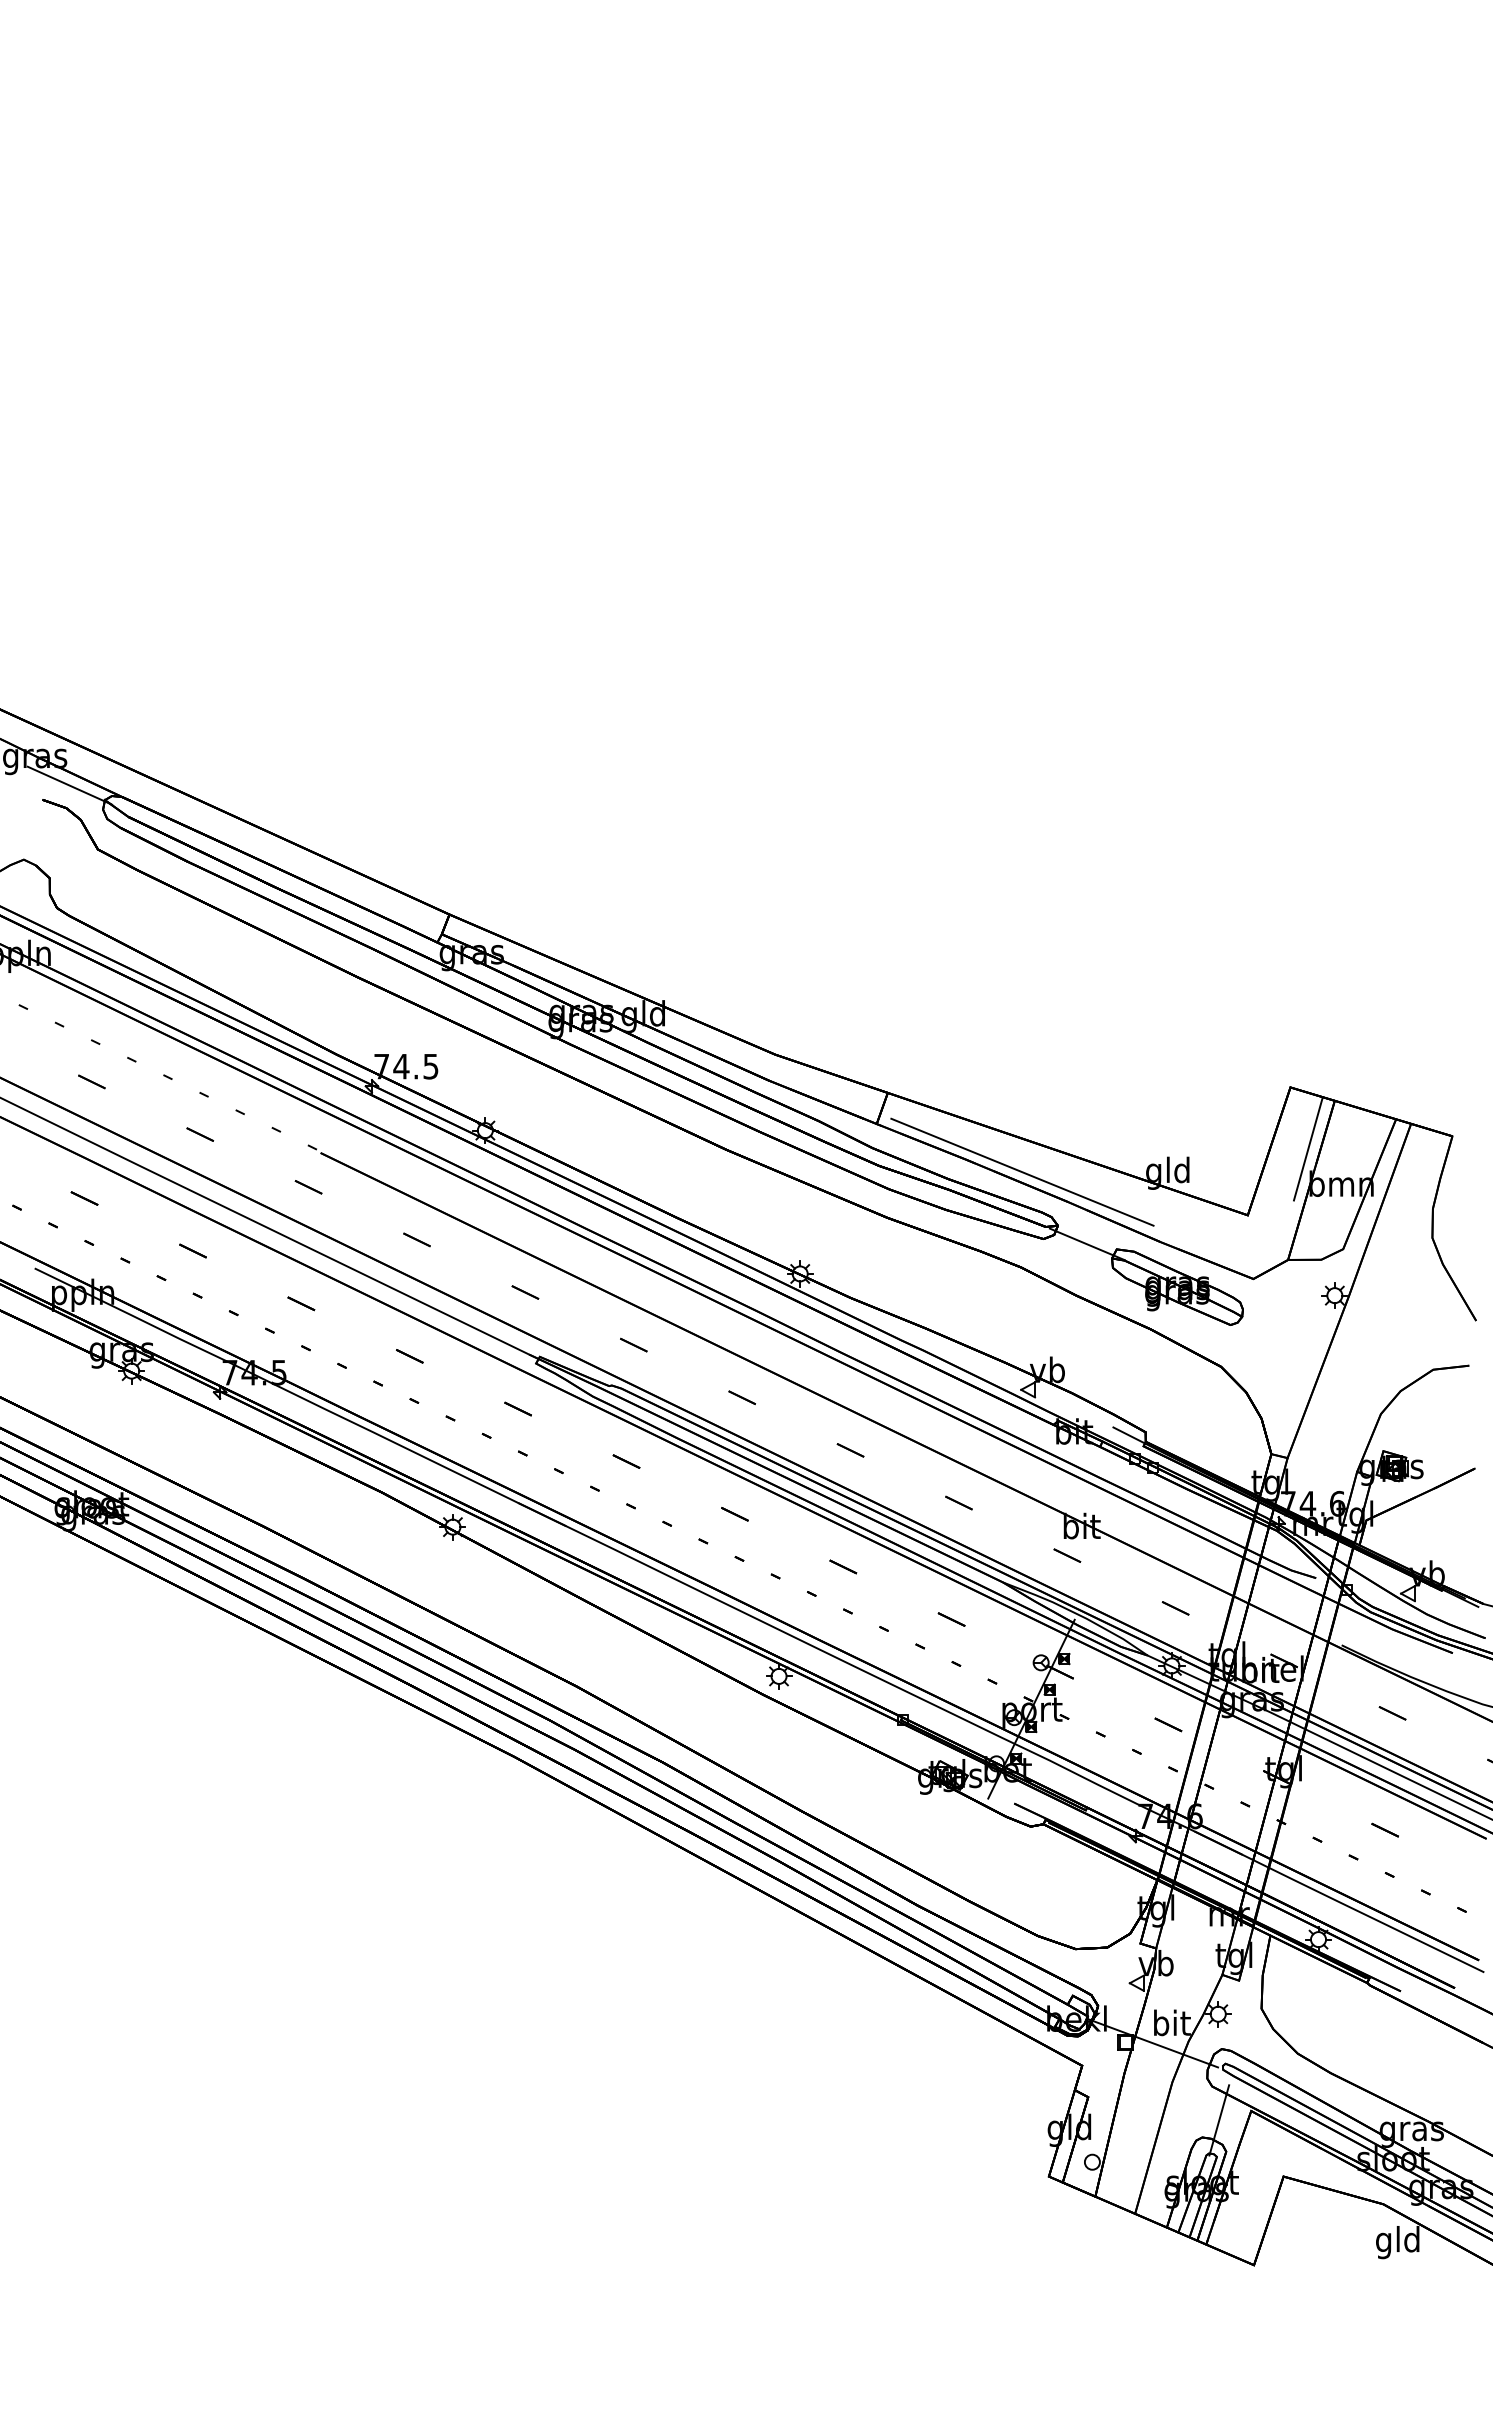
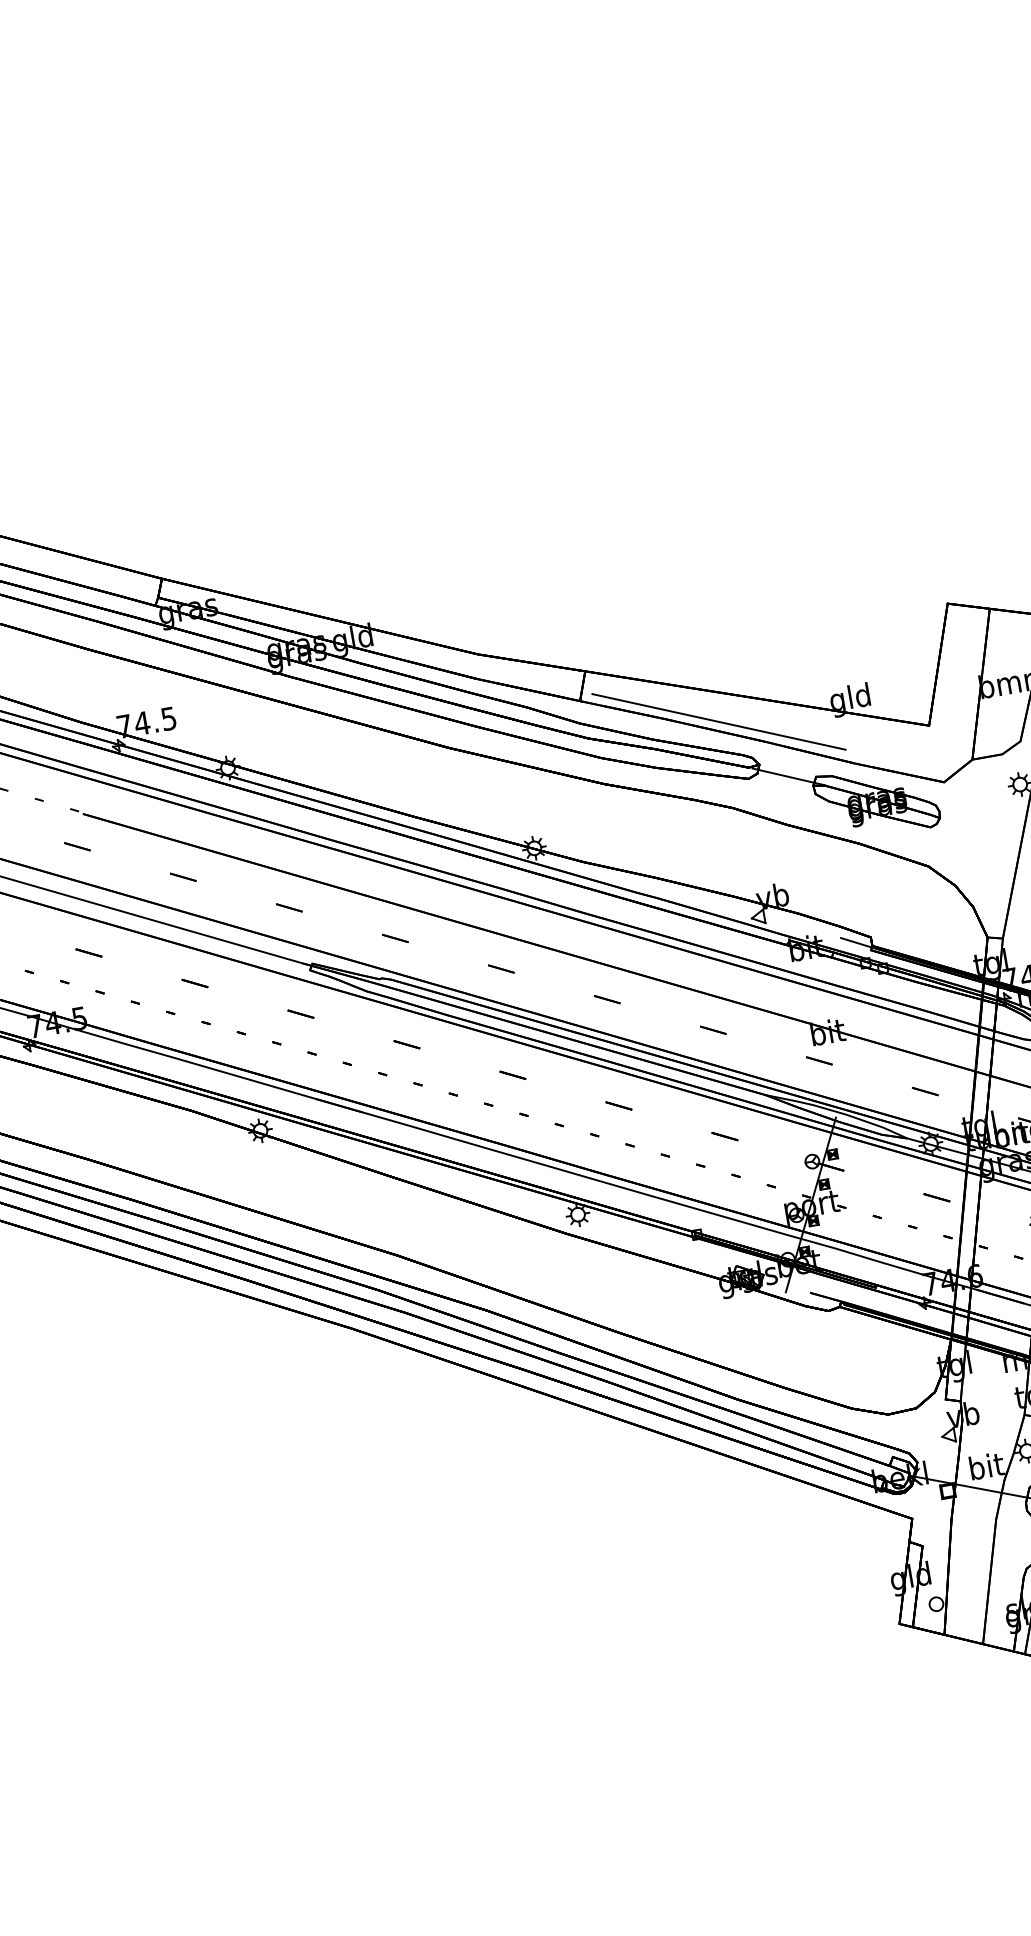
line: (1307, 1148) -> (972, 656), removed

